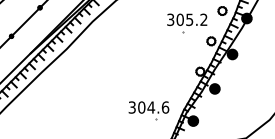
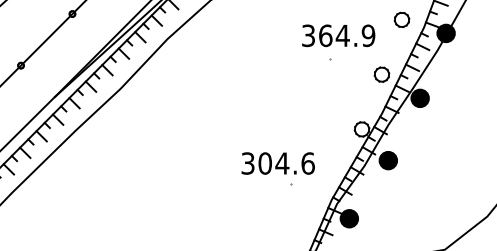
text: (191, 19) -> (346, 35), 305.2 -> 364.9
part: (148, 110) -> (277, 168), moved

